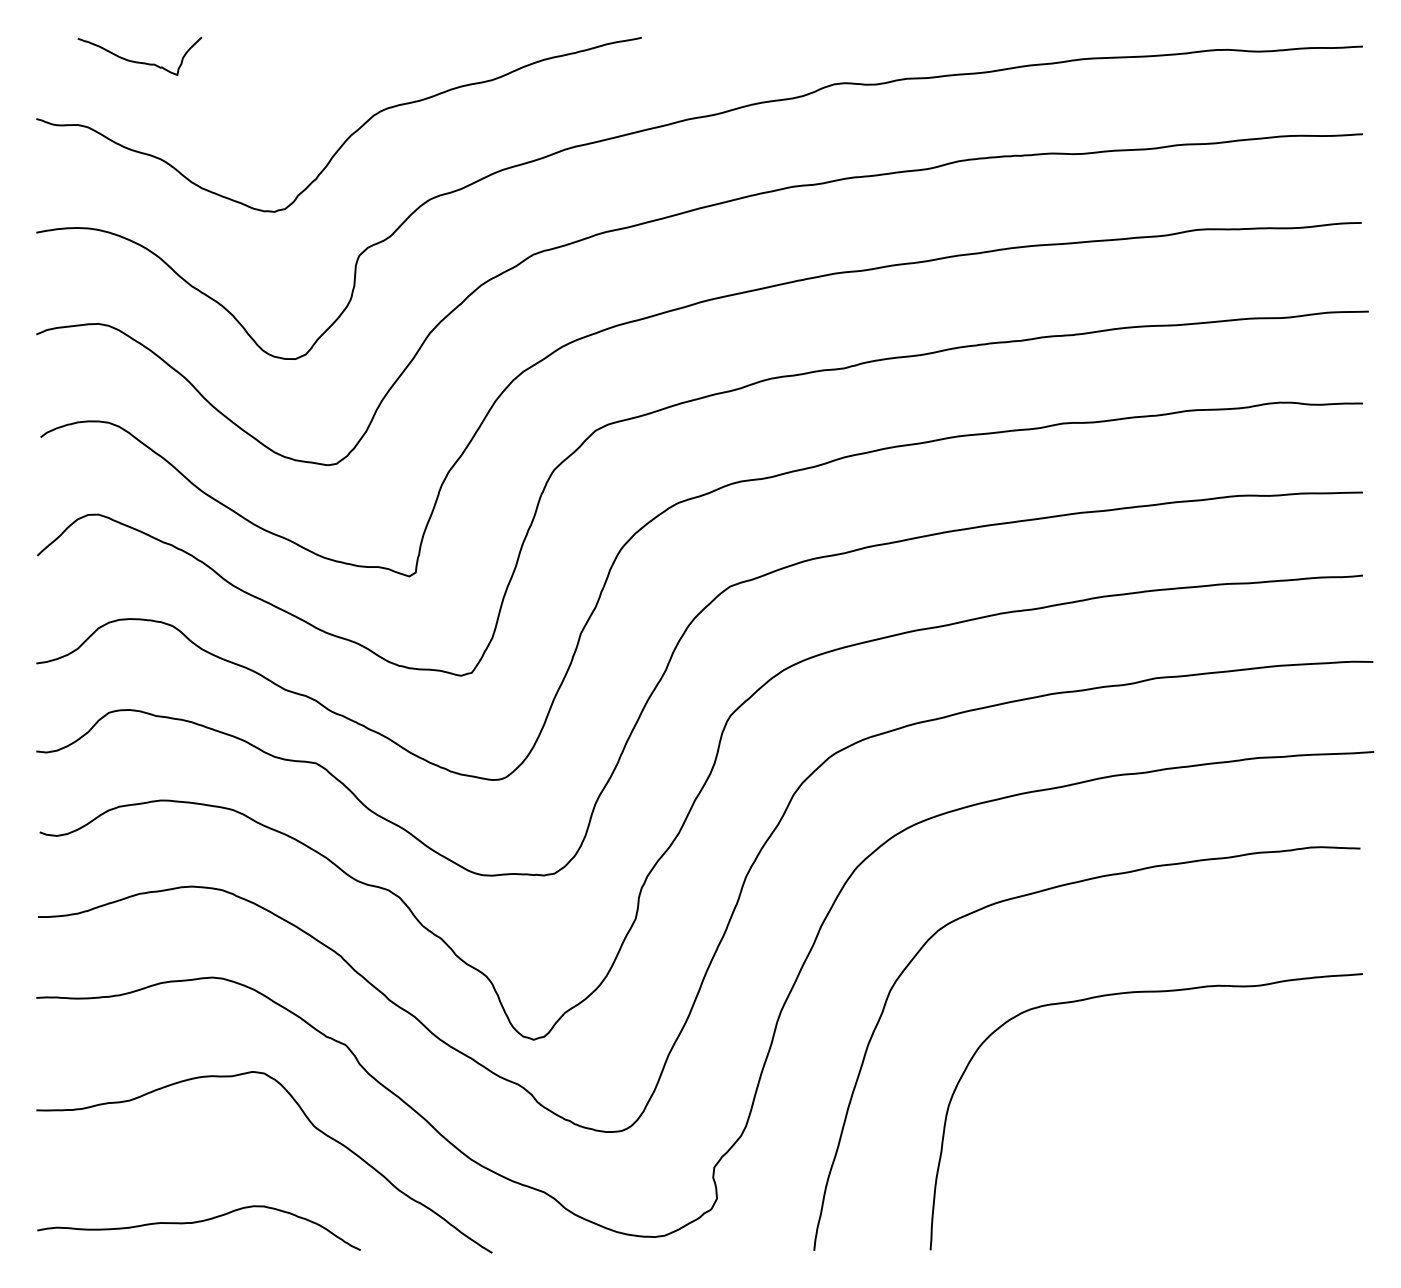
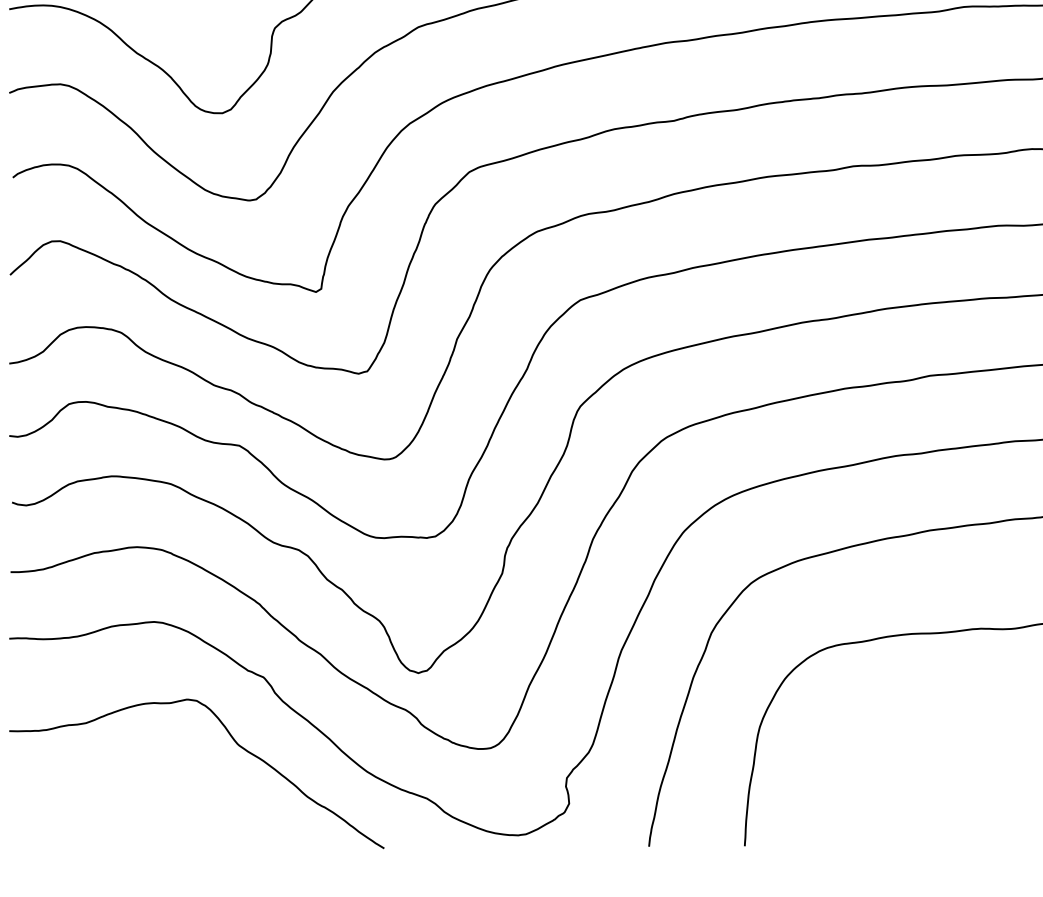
curve: (198, 1222) -> (142, 823), removed

